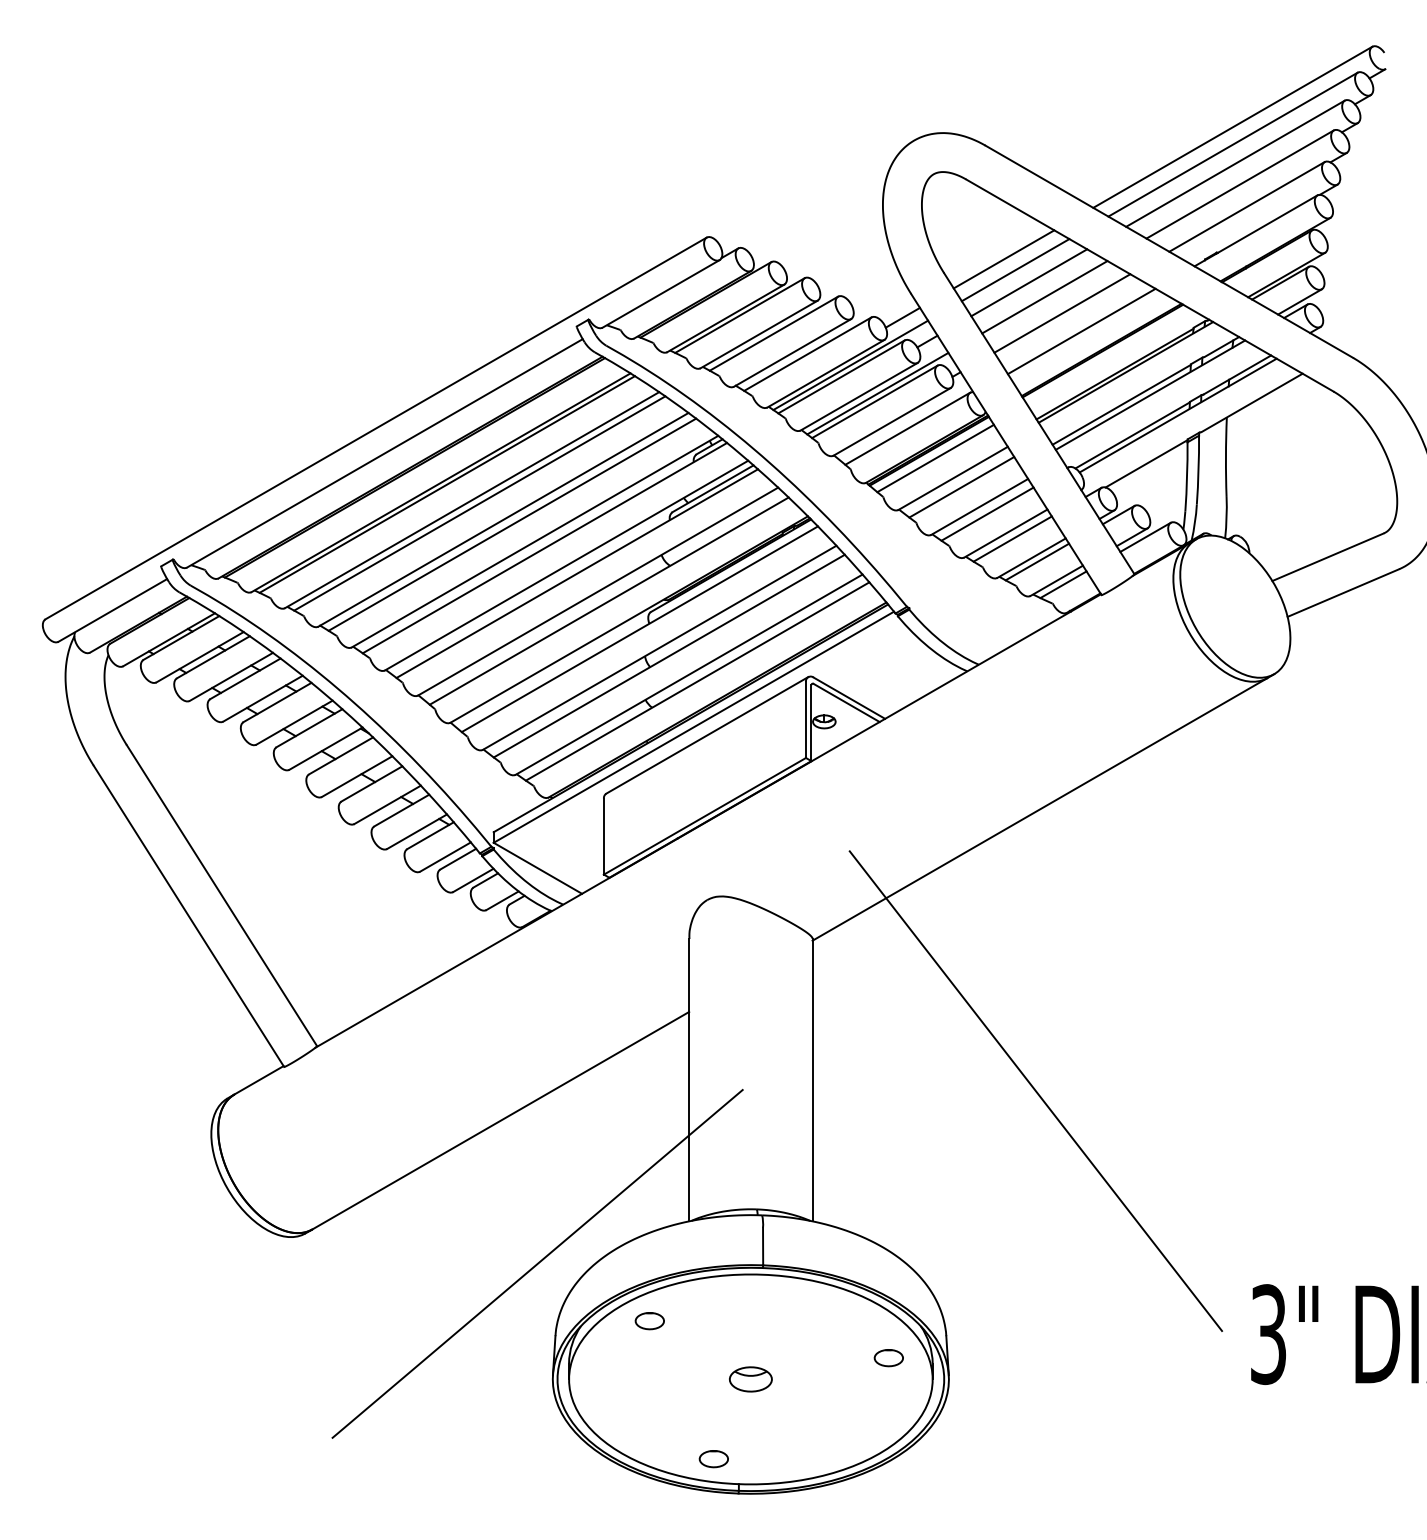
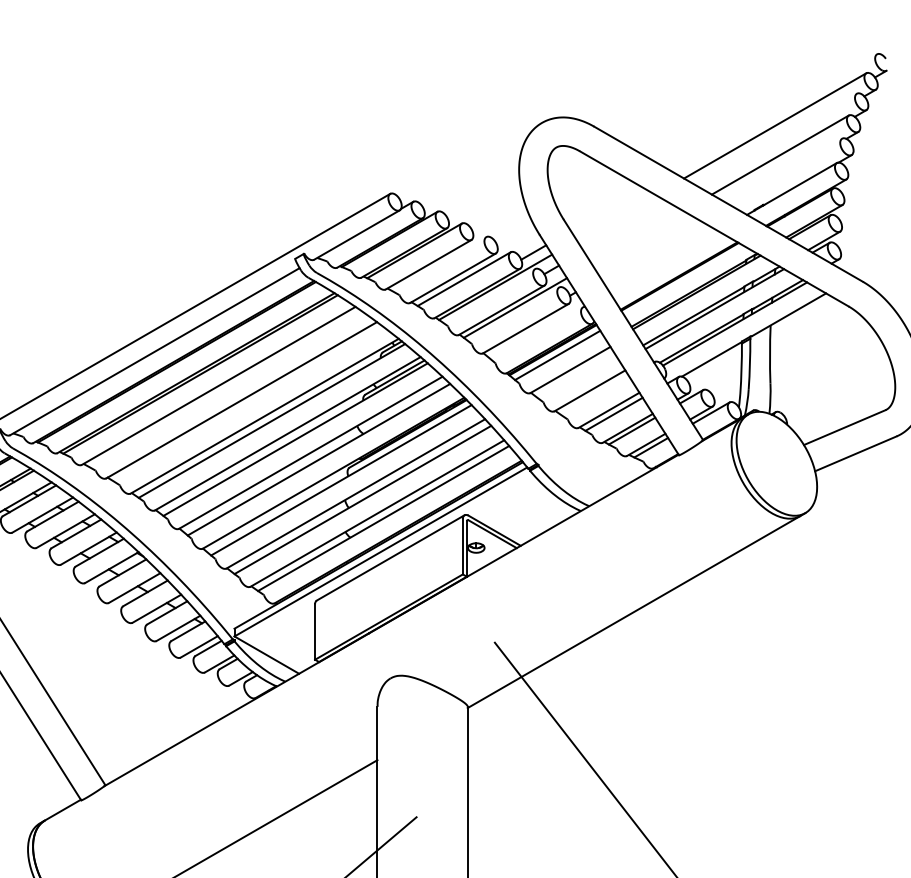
line: (1232, 126) -> (774, 112), removed
line: (1235, 163) -> (776, 139), removed
line: (1246, 206) -> (785, 171), removed
line: (1003, 259) -> (607, 209), removed
line: (1015, 270) -> (616, 217), removed
line: (1029, 282) -> (626, 226), removed
line: (1044, 297) -> (637, 237), removed
line: (1062, 313) -> (650, 249), removed
line: (1081, 331) -> (664, 262), removed
line: (773, 333) -> (439, 264), removed
line: (841, 376) -> (488, 295), removed
line: (874, 401) -> (512, 313), removed
line: (907, 428) -> (537, 333), removed
line: (961, 487) -> (576, 376), removed
line: (479, 503) -> (224, 388), removed
line: (987, 513) -> (595, 395), removed
line: (512, 524) -> (248, 403), removed

